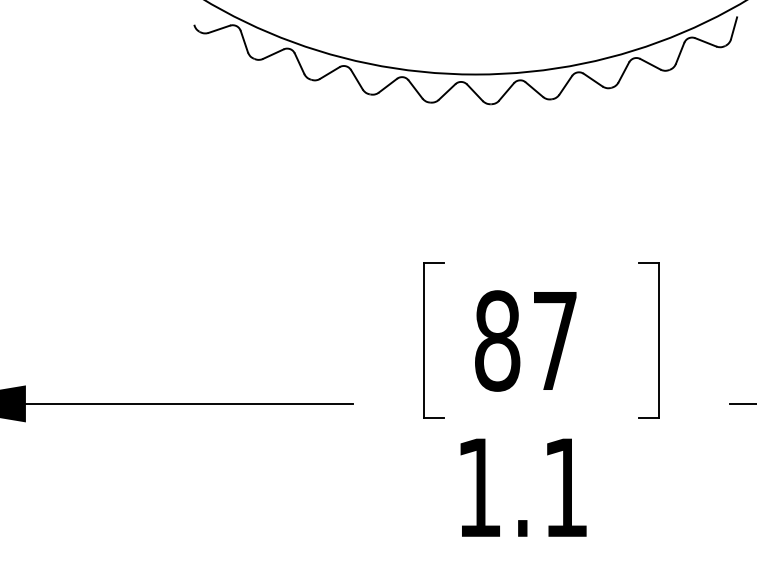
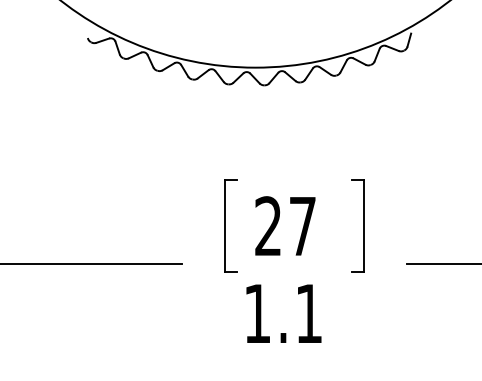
text: (497, 341) -> (268, 226), 87 -> 27

